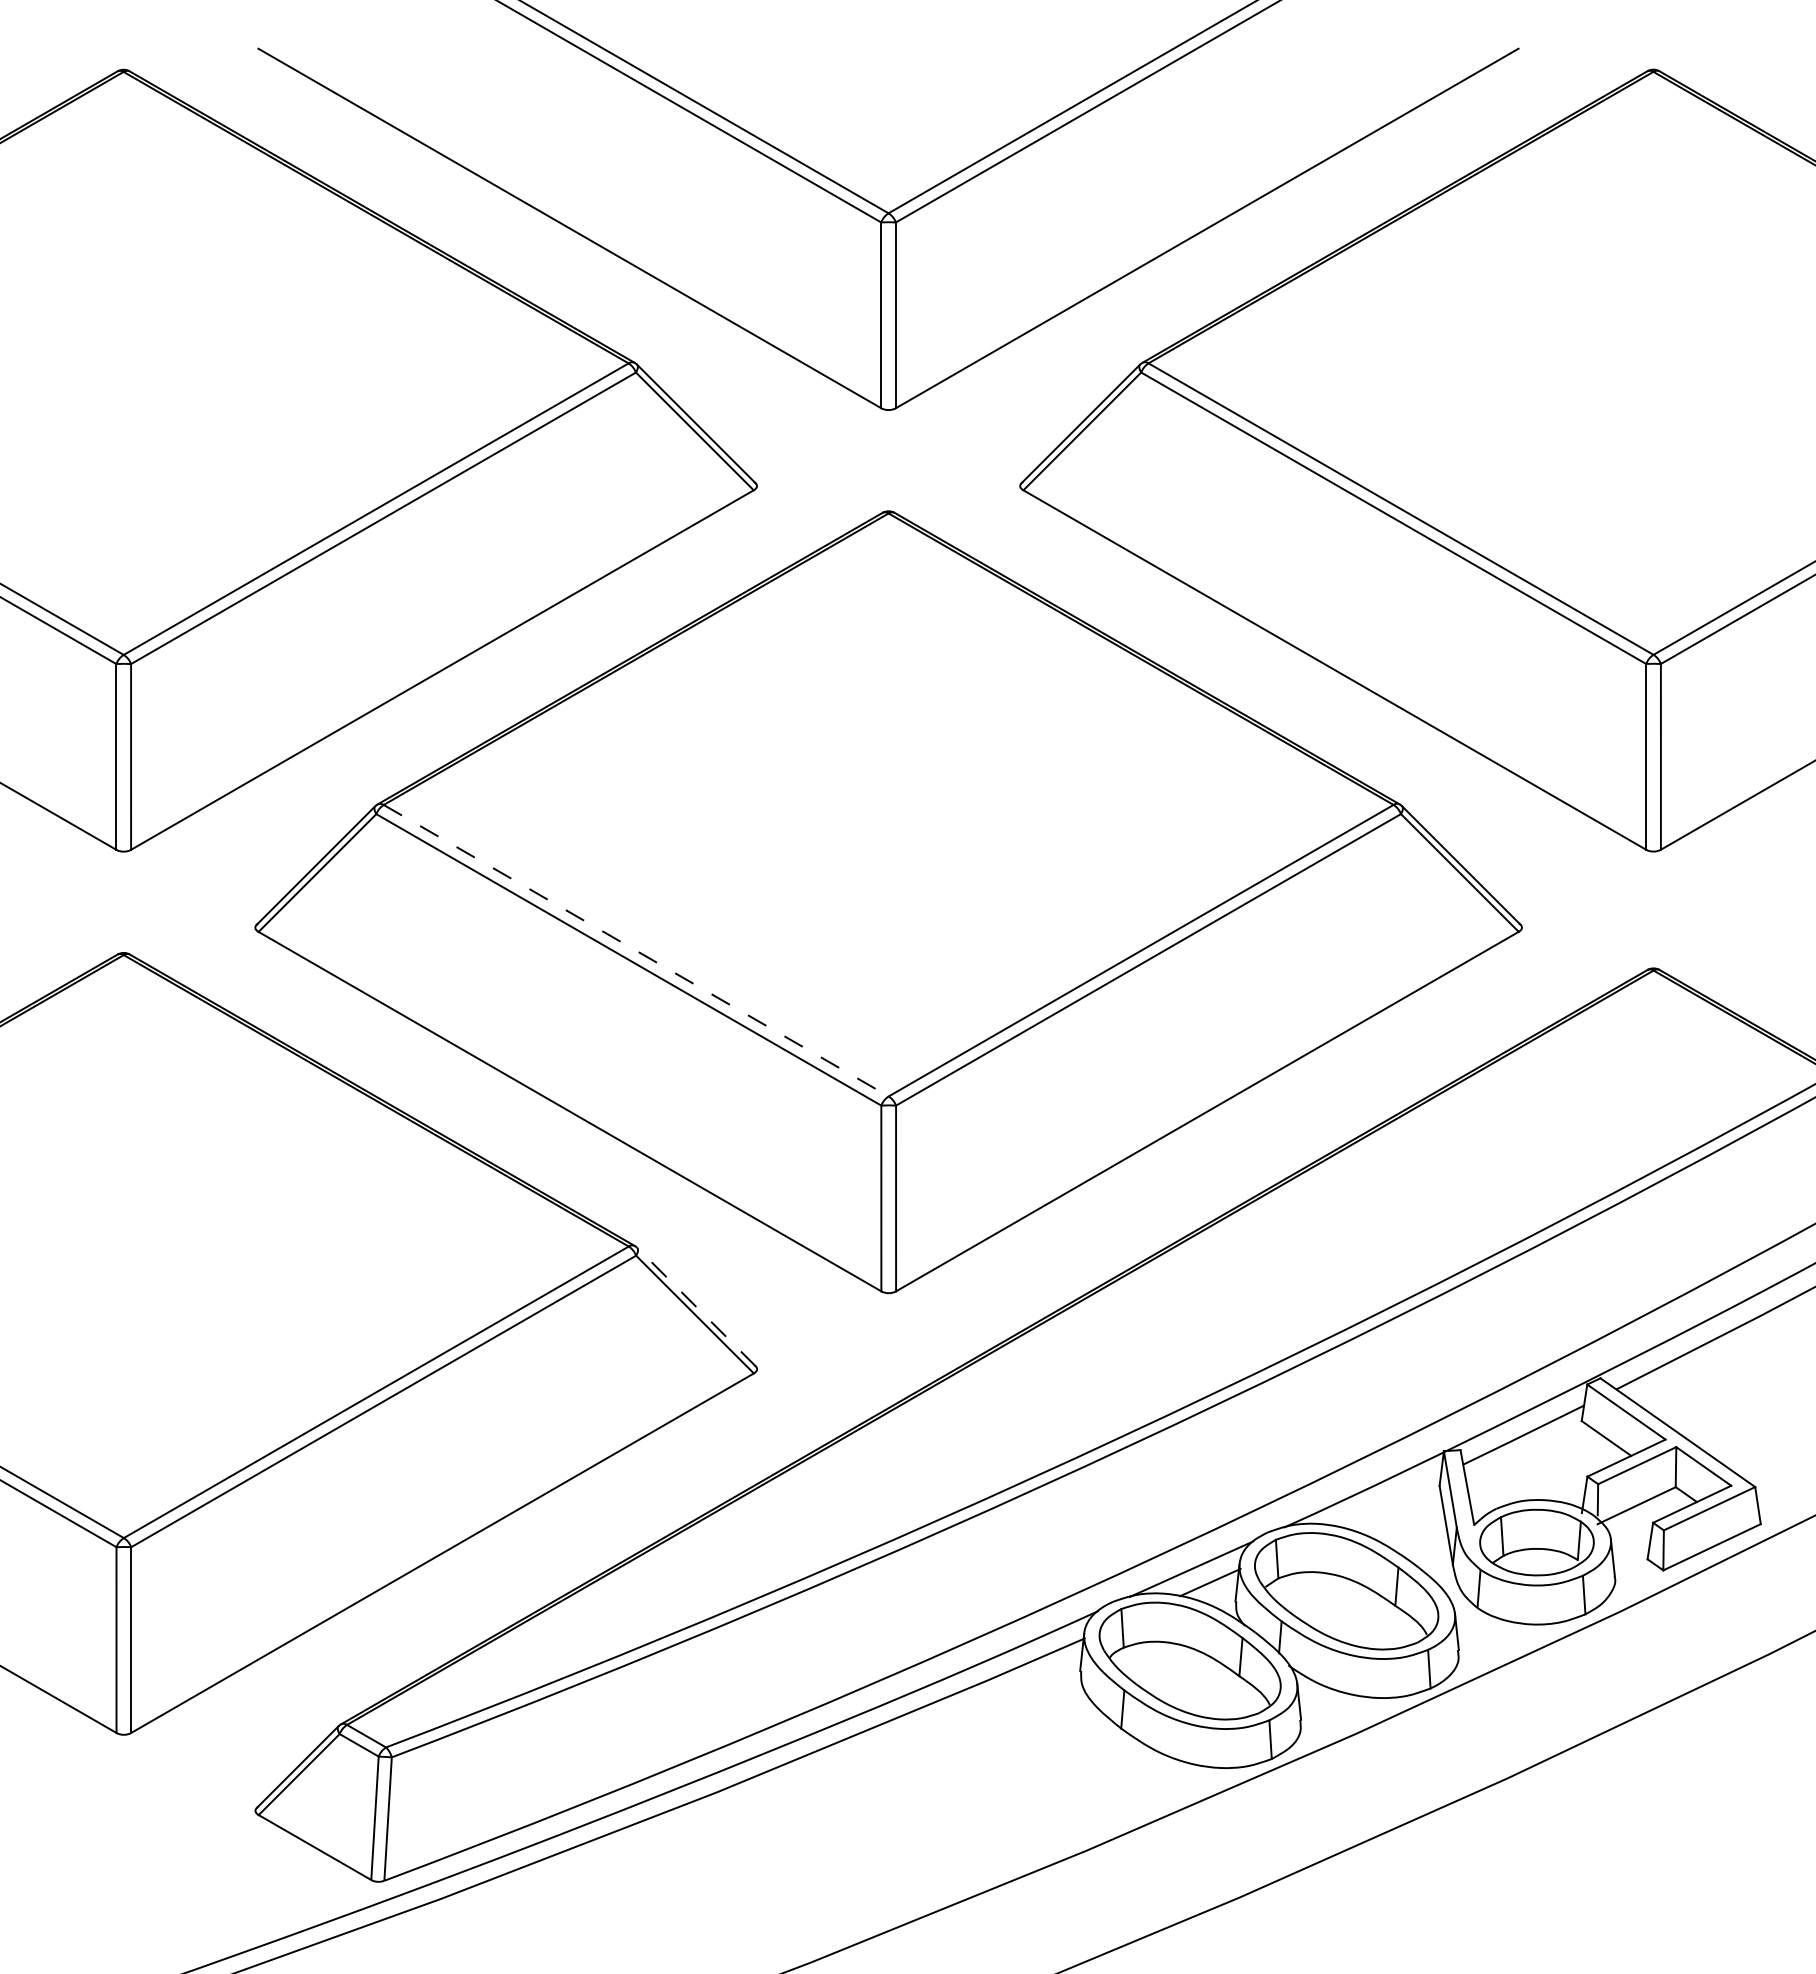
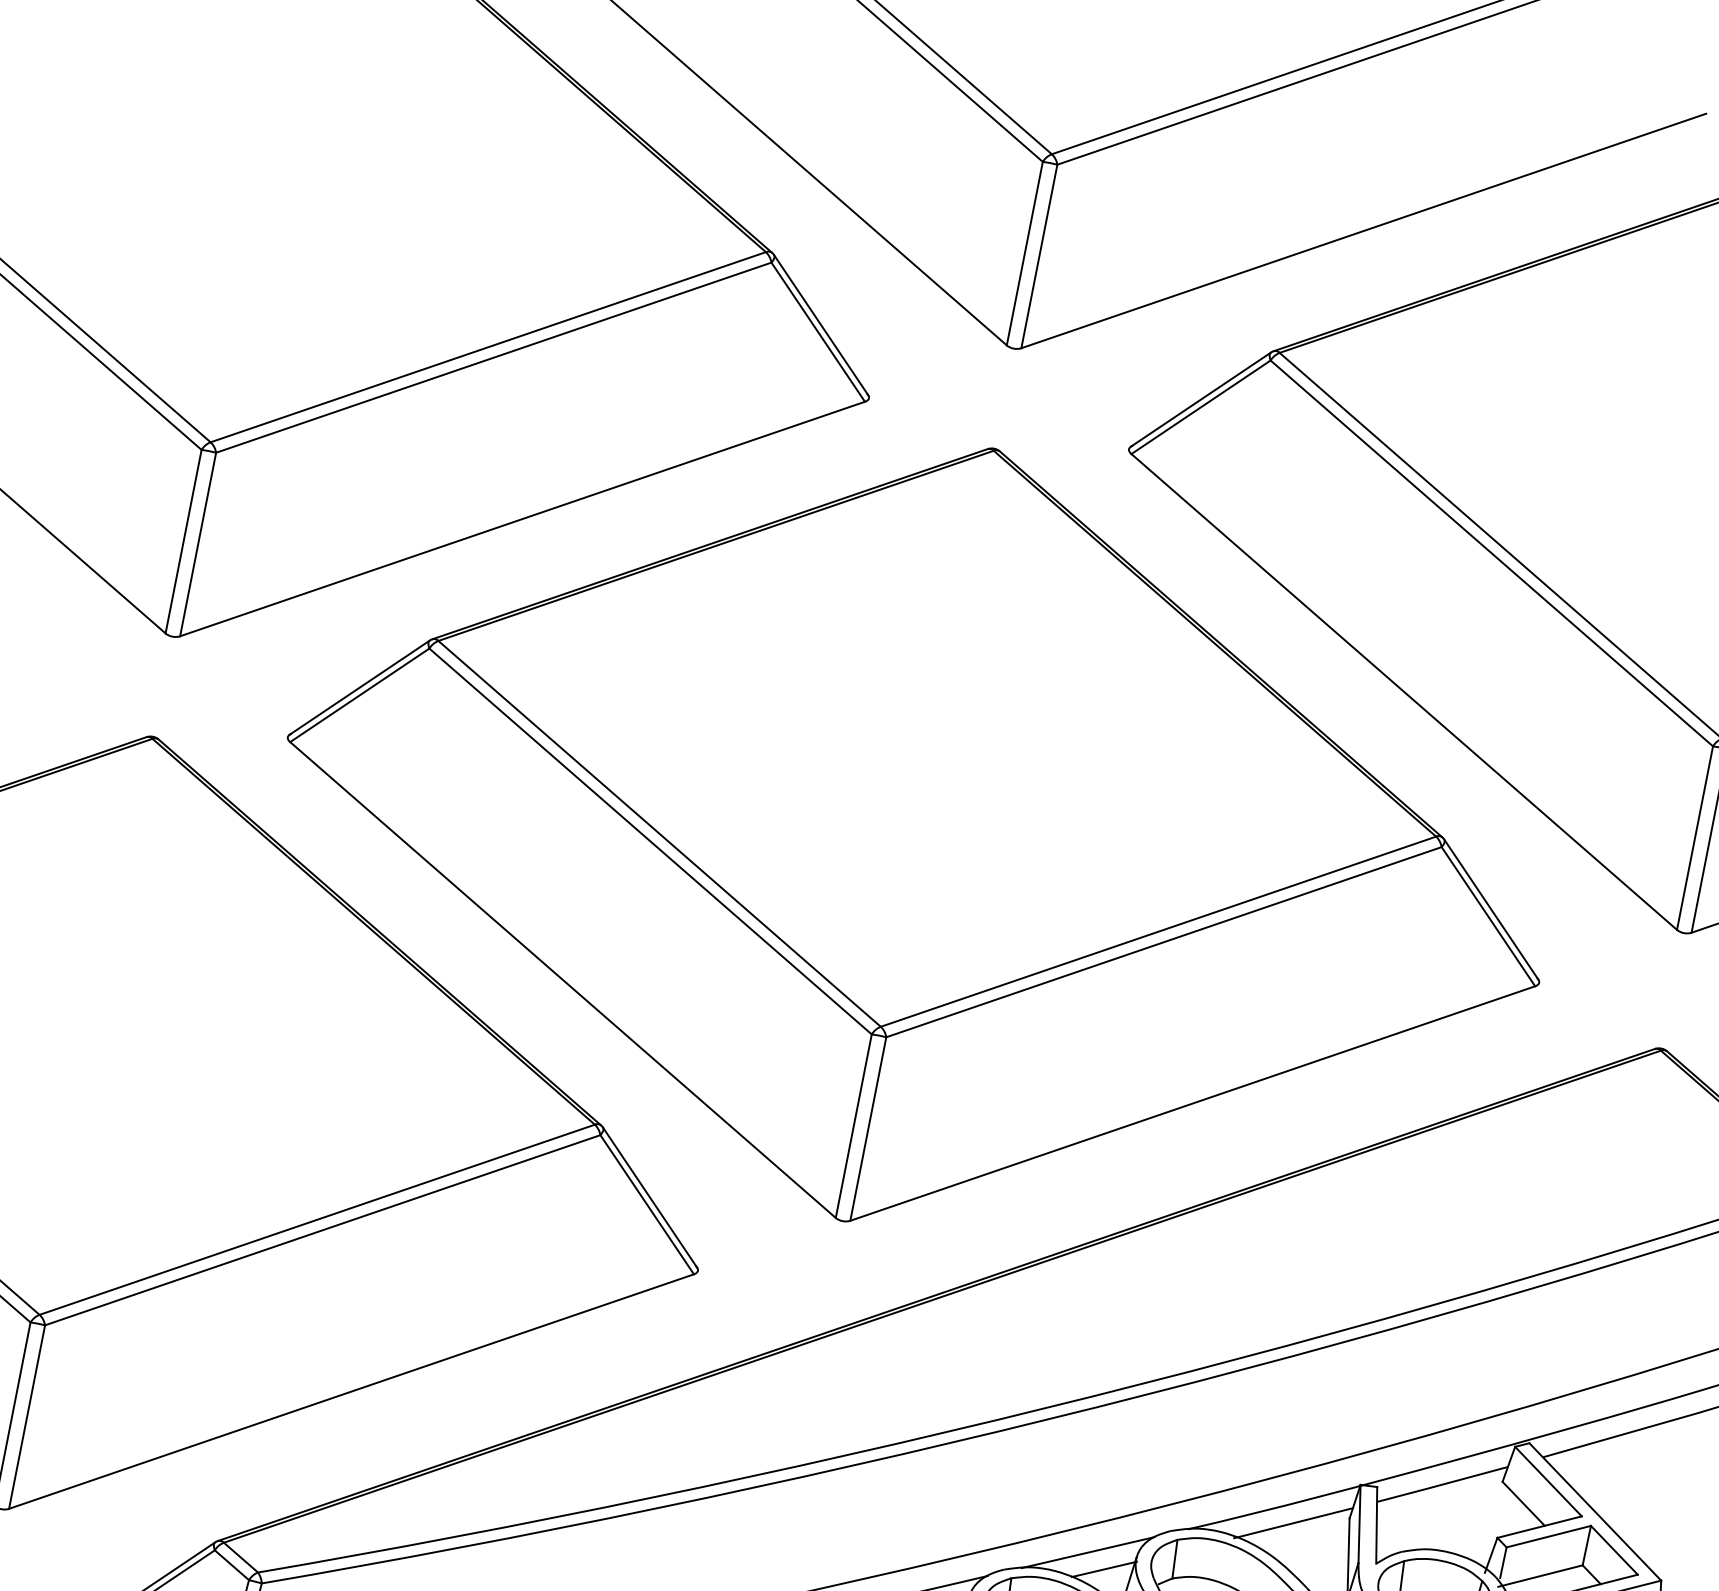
line: (636, 950) -> (659, 833), dashed -> solid
line: (696, 1307) -> (650, 1198), dashed -> solid
line: (1385, 1501) -> (1293, 1523), added

